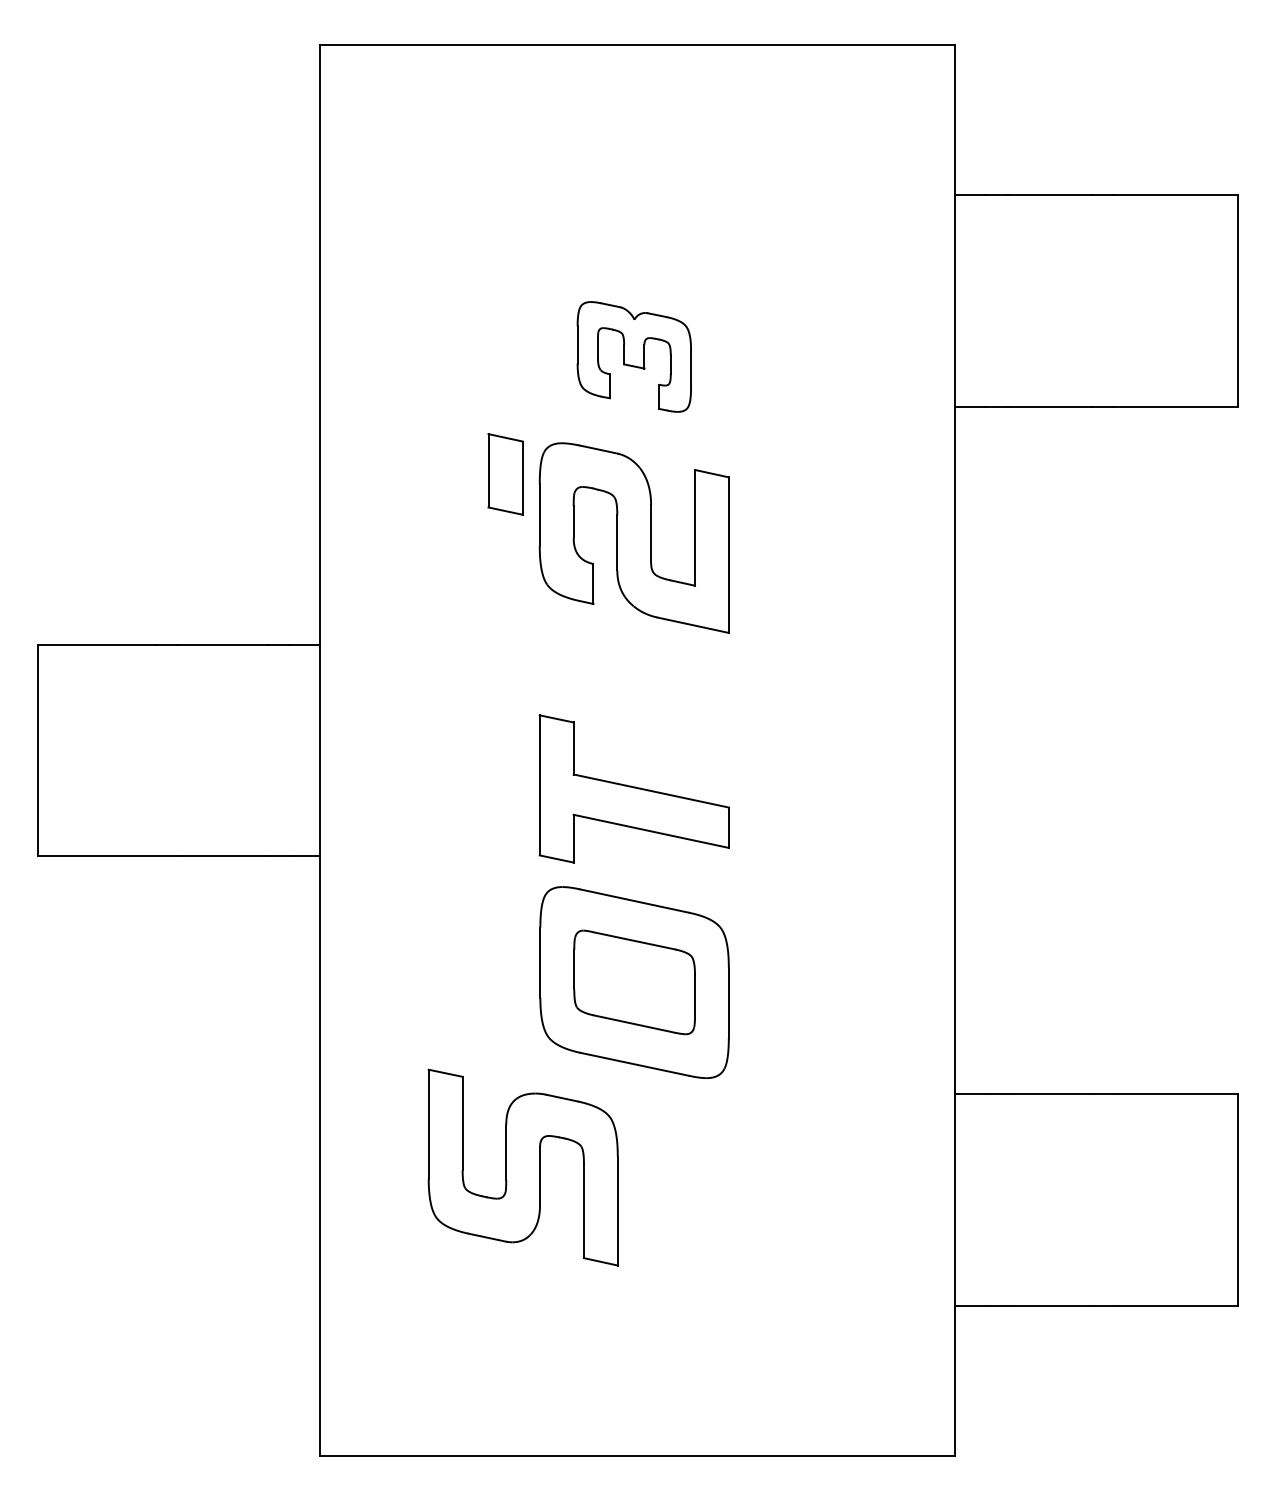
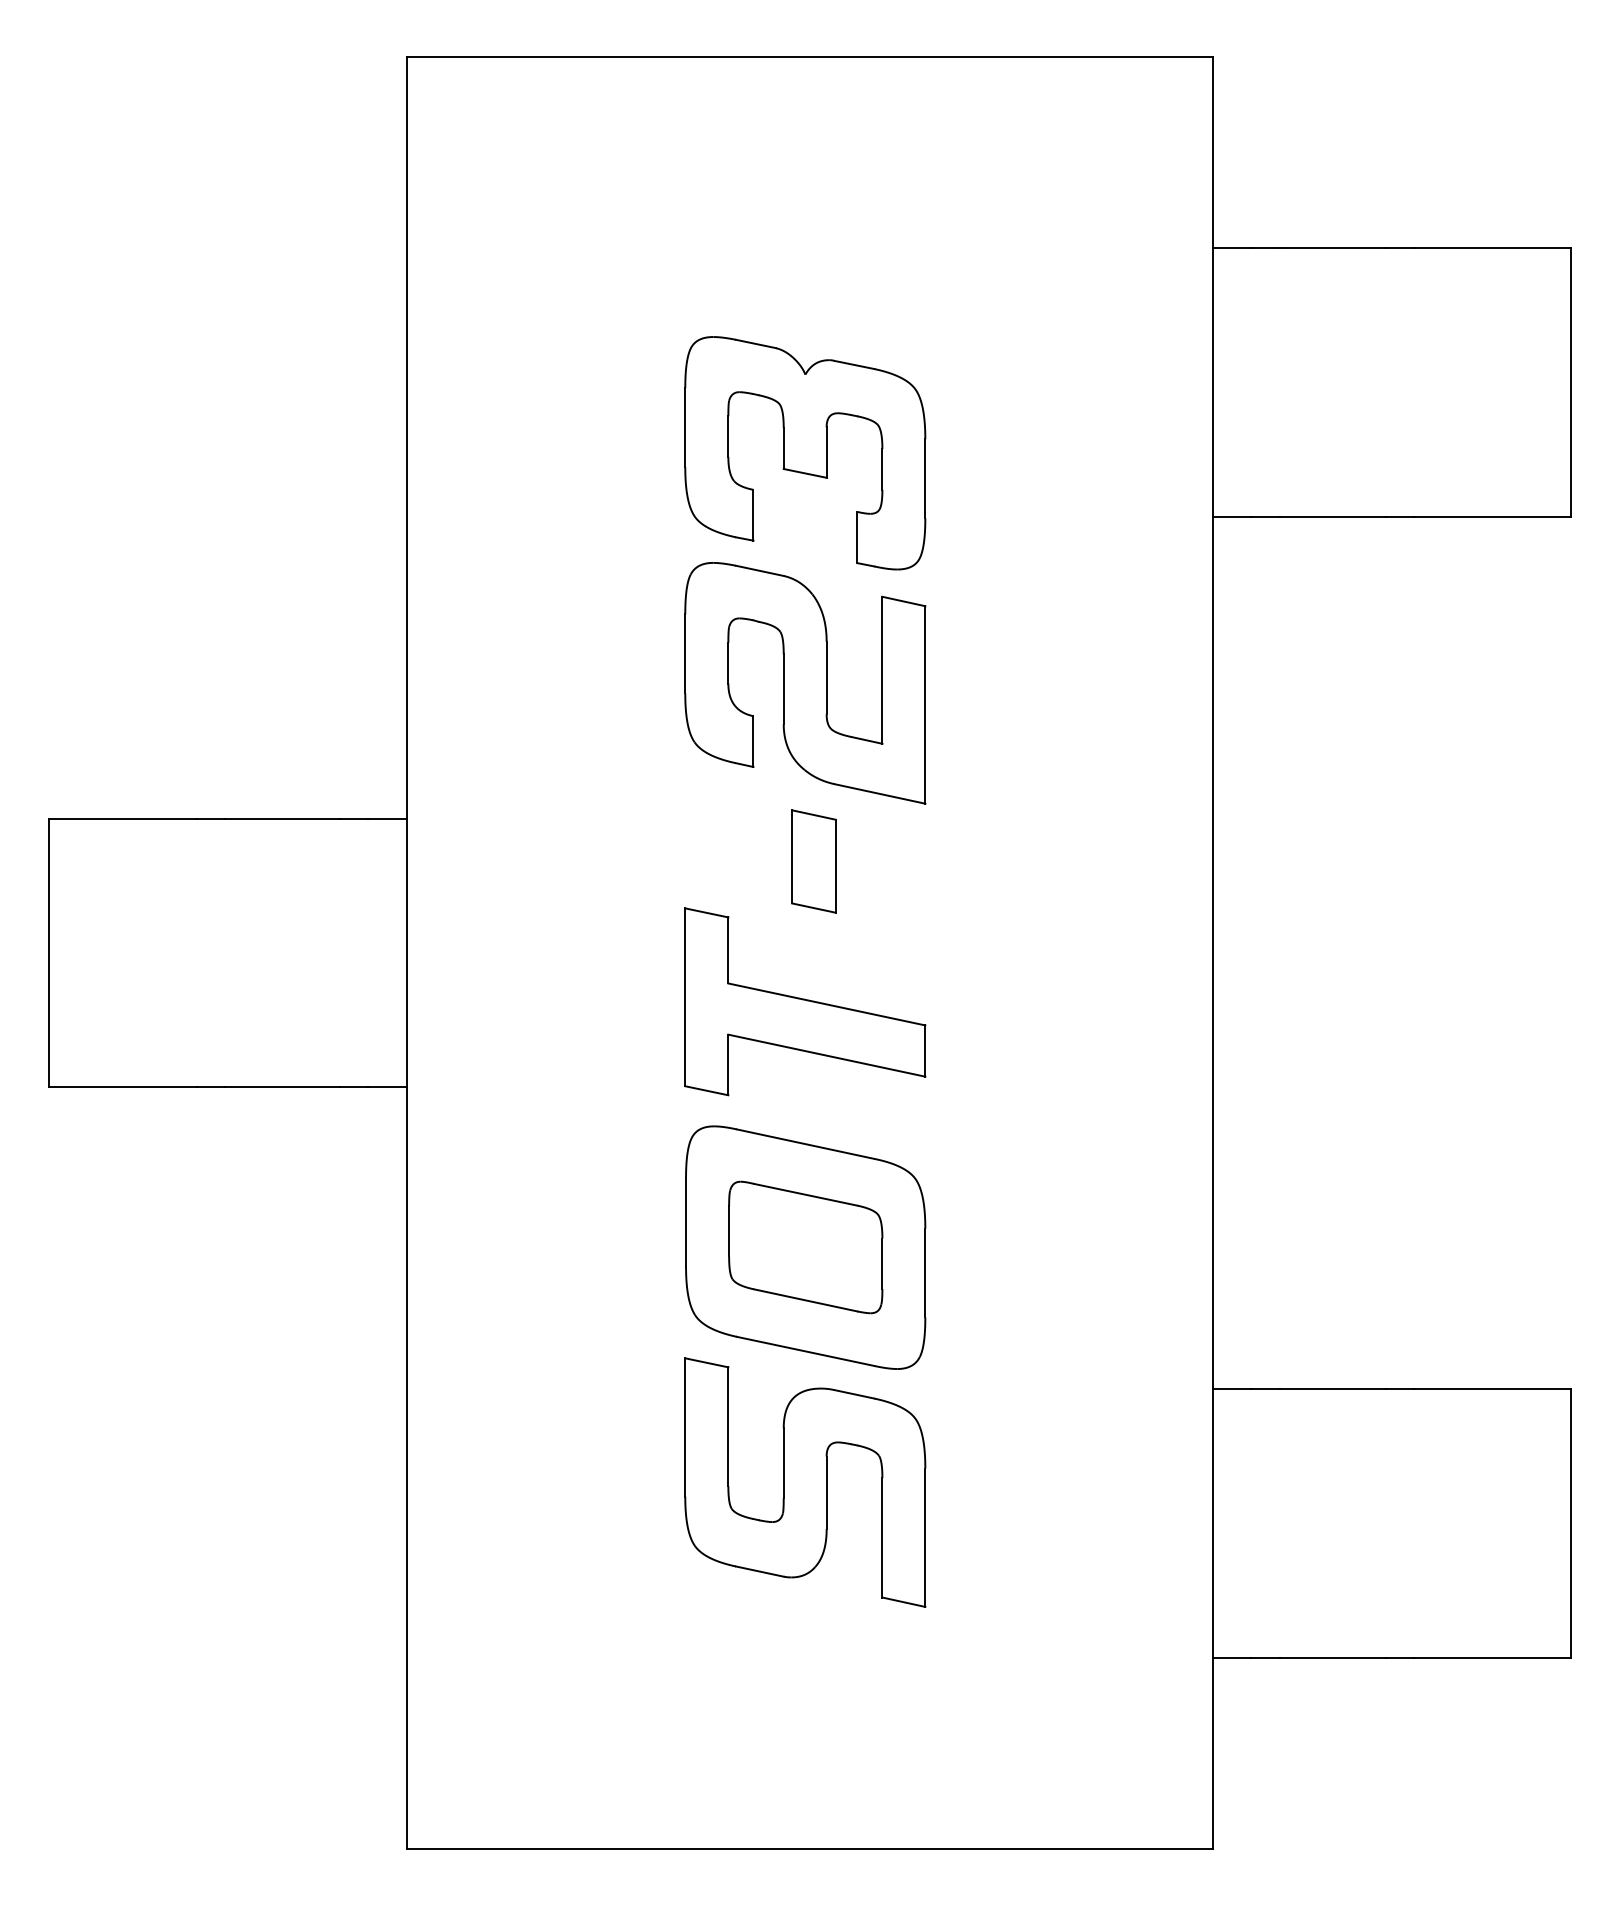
part: (634, 357) -> (805, 453), size x1.67
part: (505, 474) -> (813, 861), moved
part: (523, 1167) -> (805, 1482), moved

